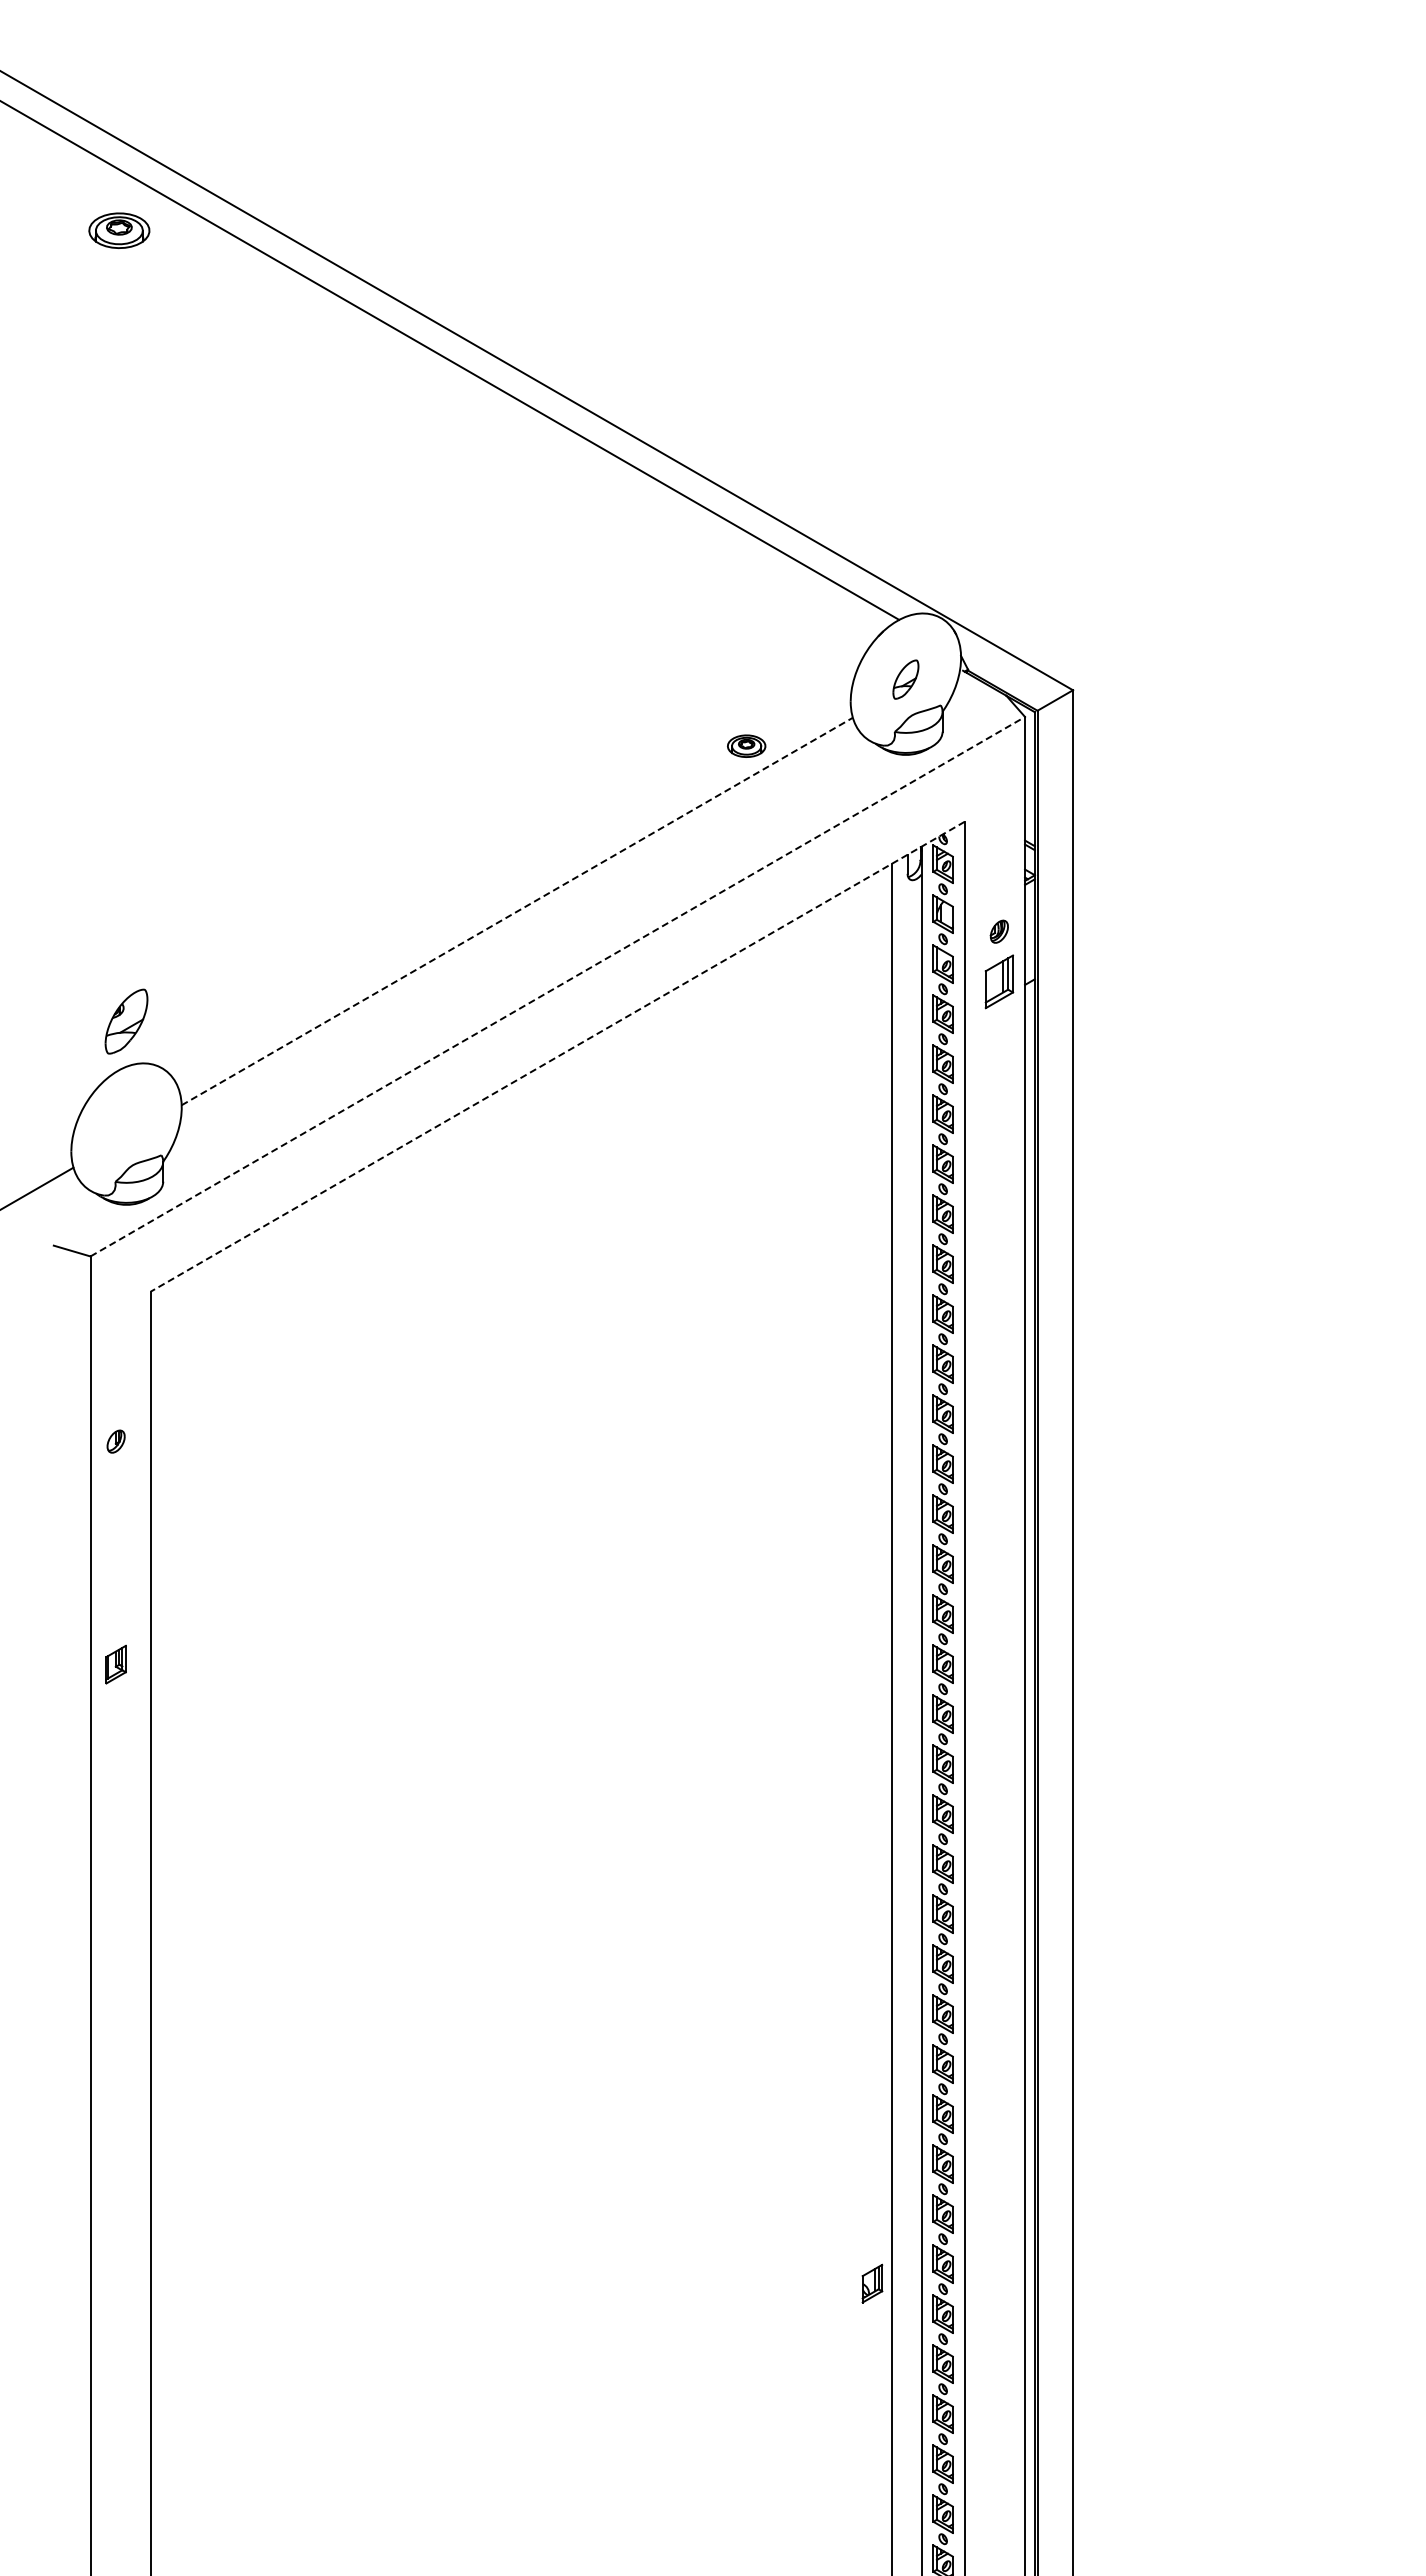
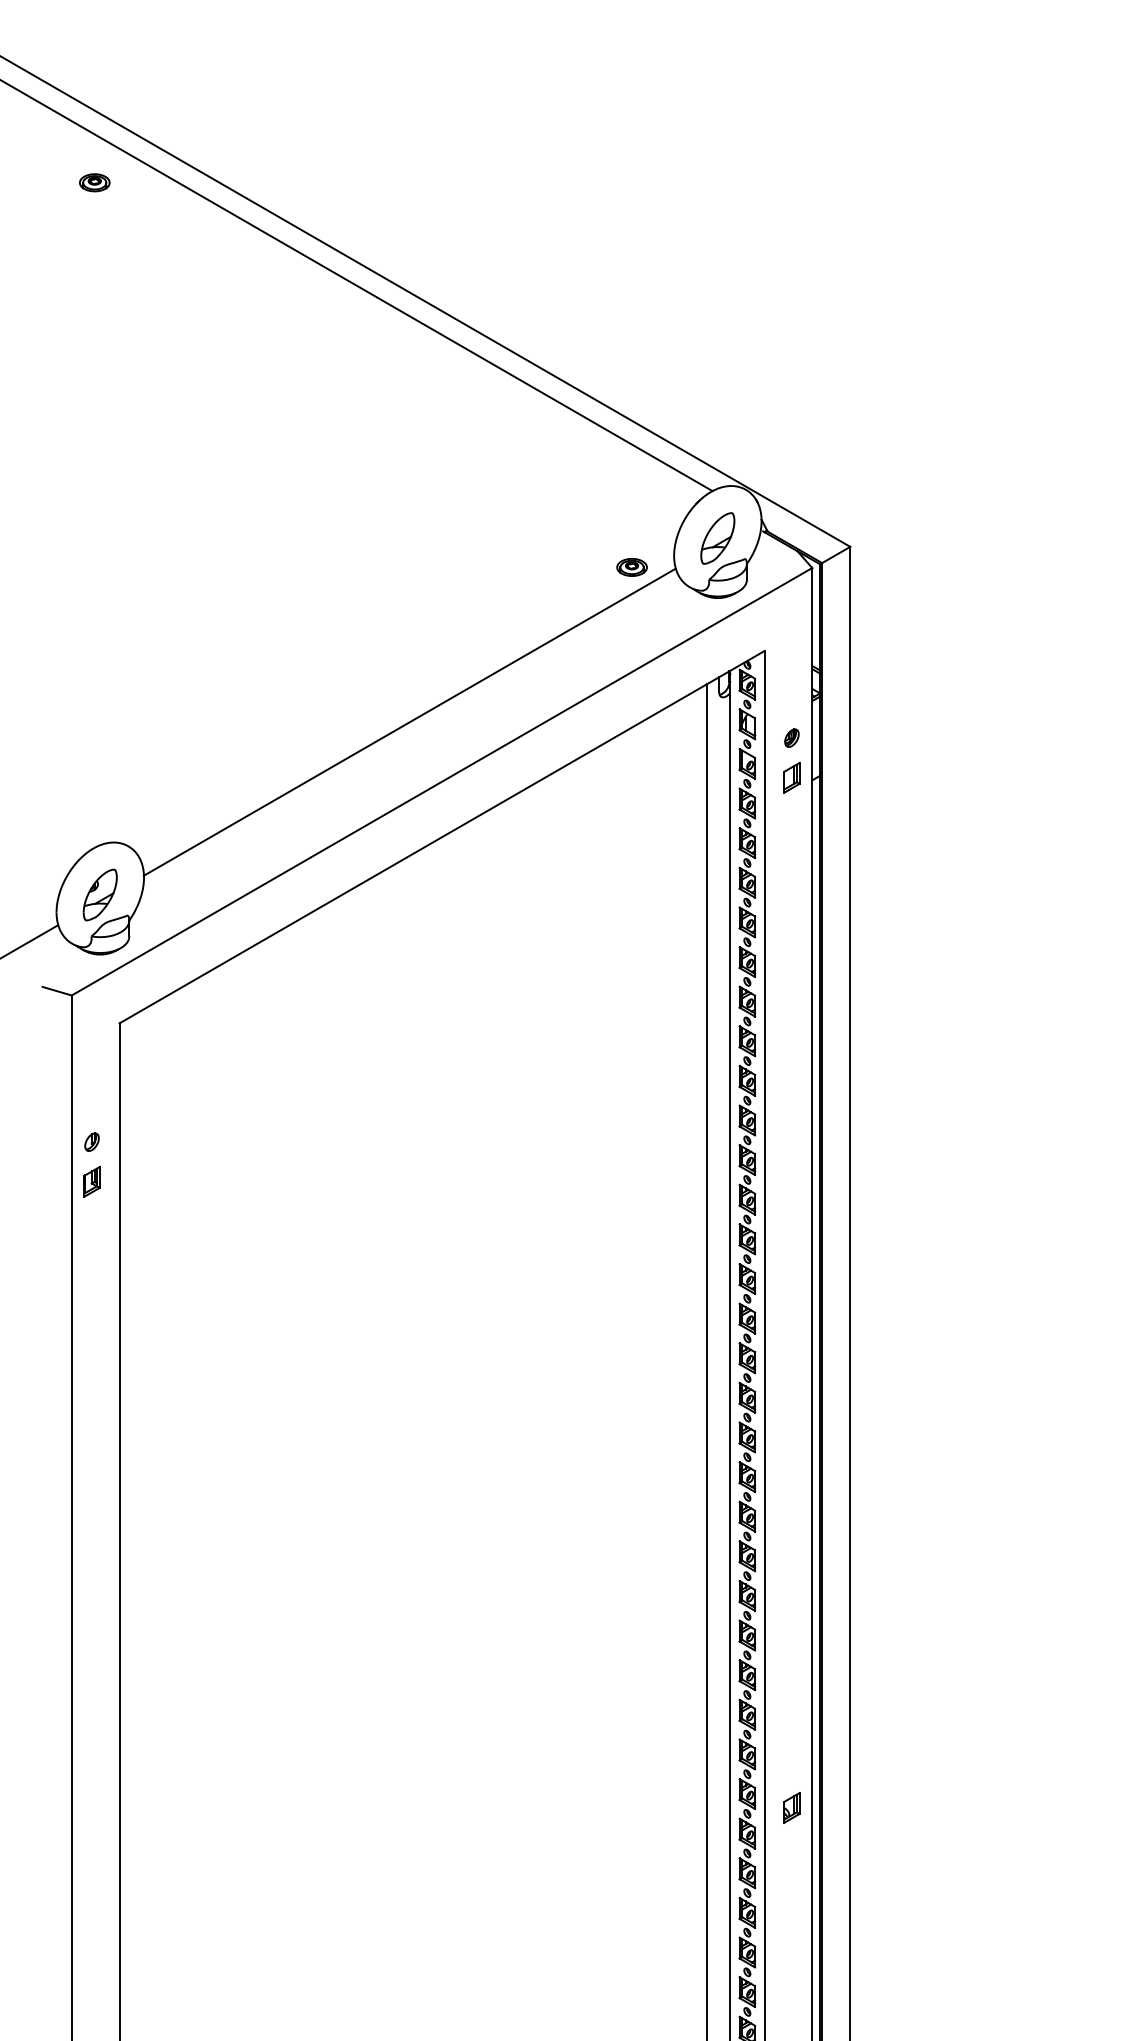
part: (119, 230) -> (94, 182), size x0.62
part: (905, 679) -> (717, 538), size x1.67
part: (746, 745) -> (631, 566), moved
line: (517, 911) -> (410, 722), dashed -> solid
part: (999, 981) -> (792, 777), size x0.71
line: (557, 986) -> (441, 781), dashed -> solid
part: (126, 1021) -> (100, 894), moved
line: (557, 1056) -> (441, 837), dashed -> solid
part: (115, 1664) -> (91, 1181), moved
part: (872, 2283) -> (792, 1807), moved

